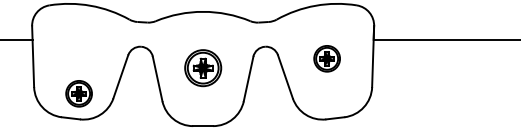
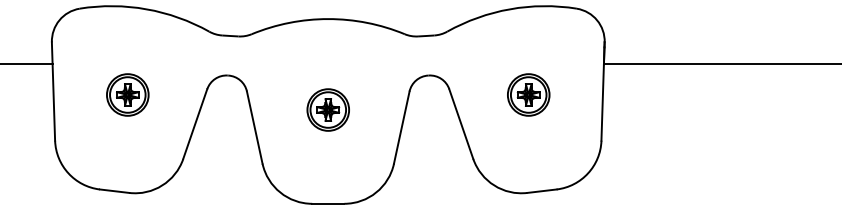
part: (202, 67) -> (327, 109), size x0.71
part: (78, 93) -> (126, 94), moved

